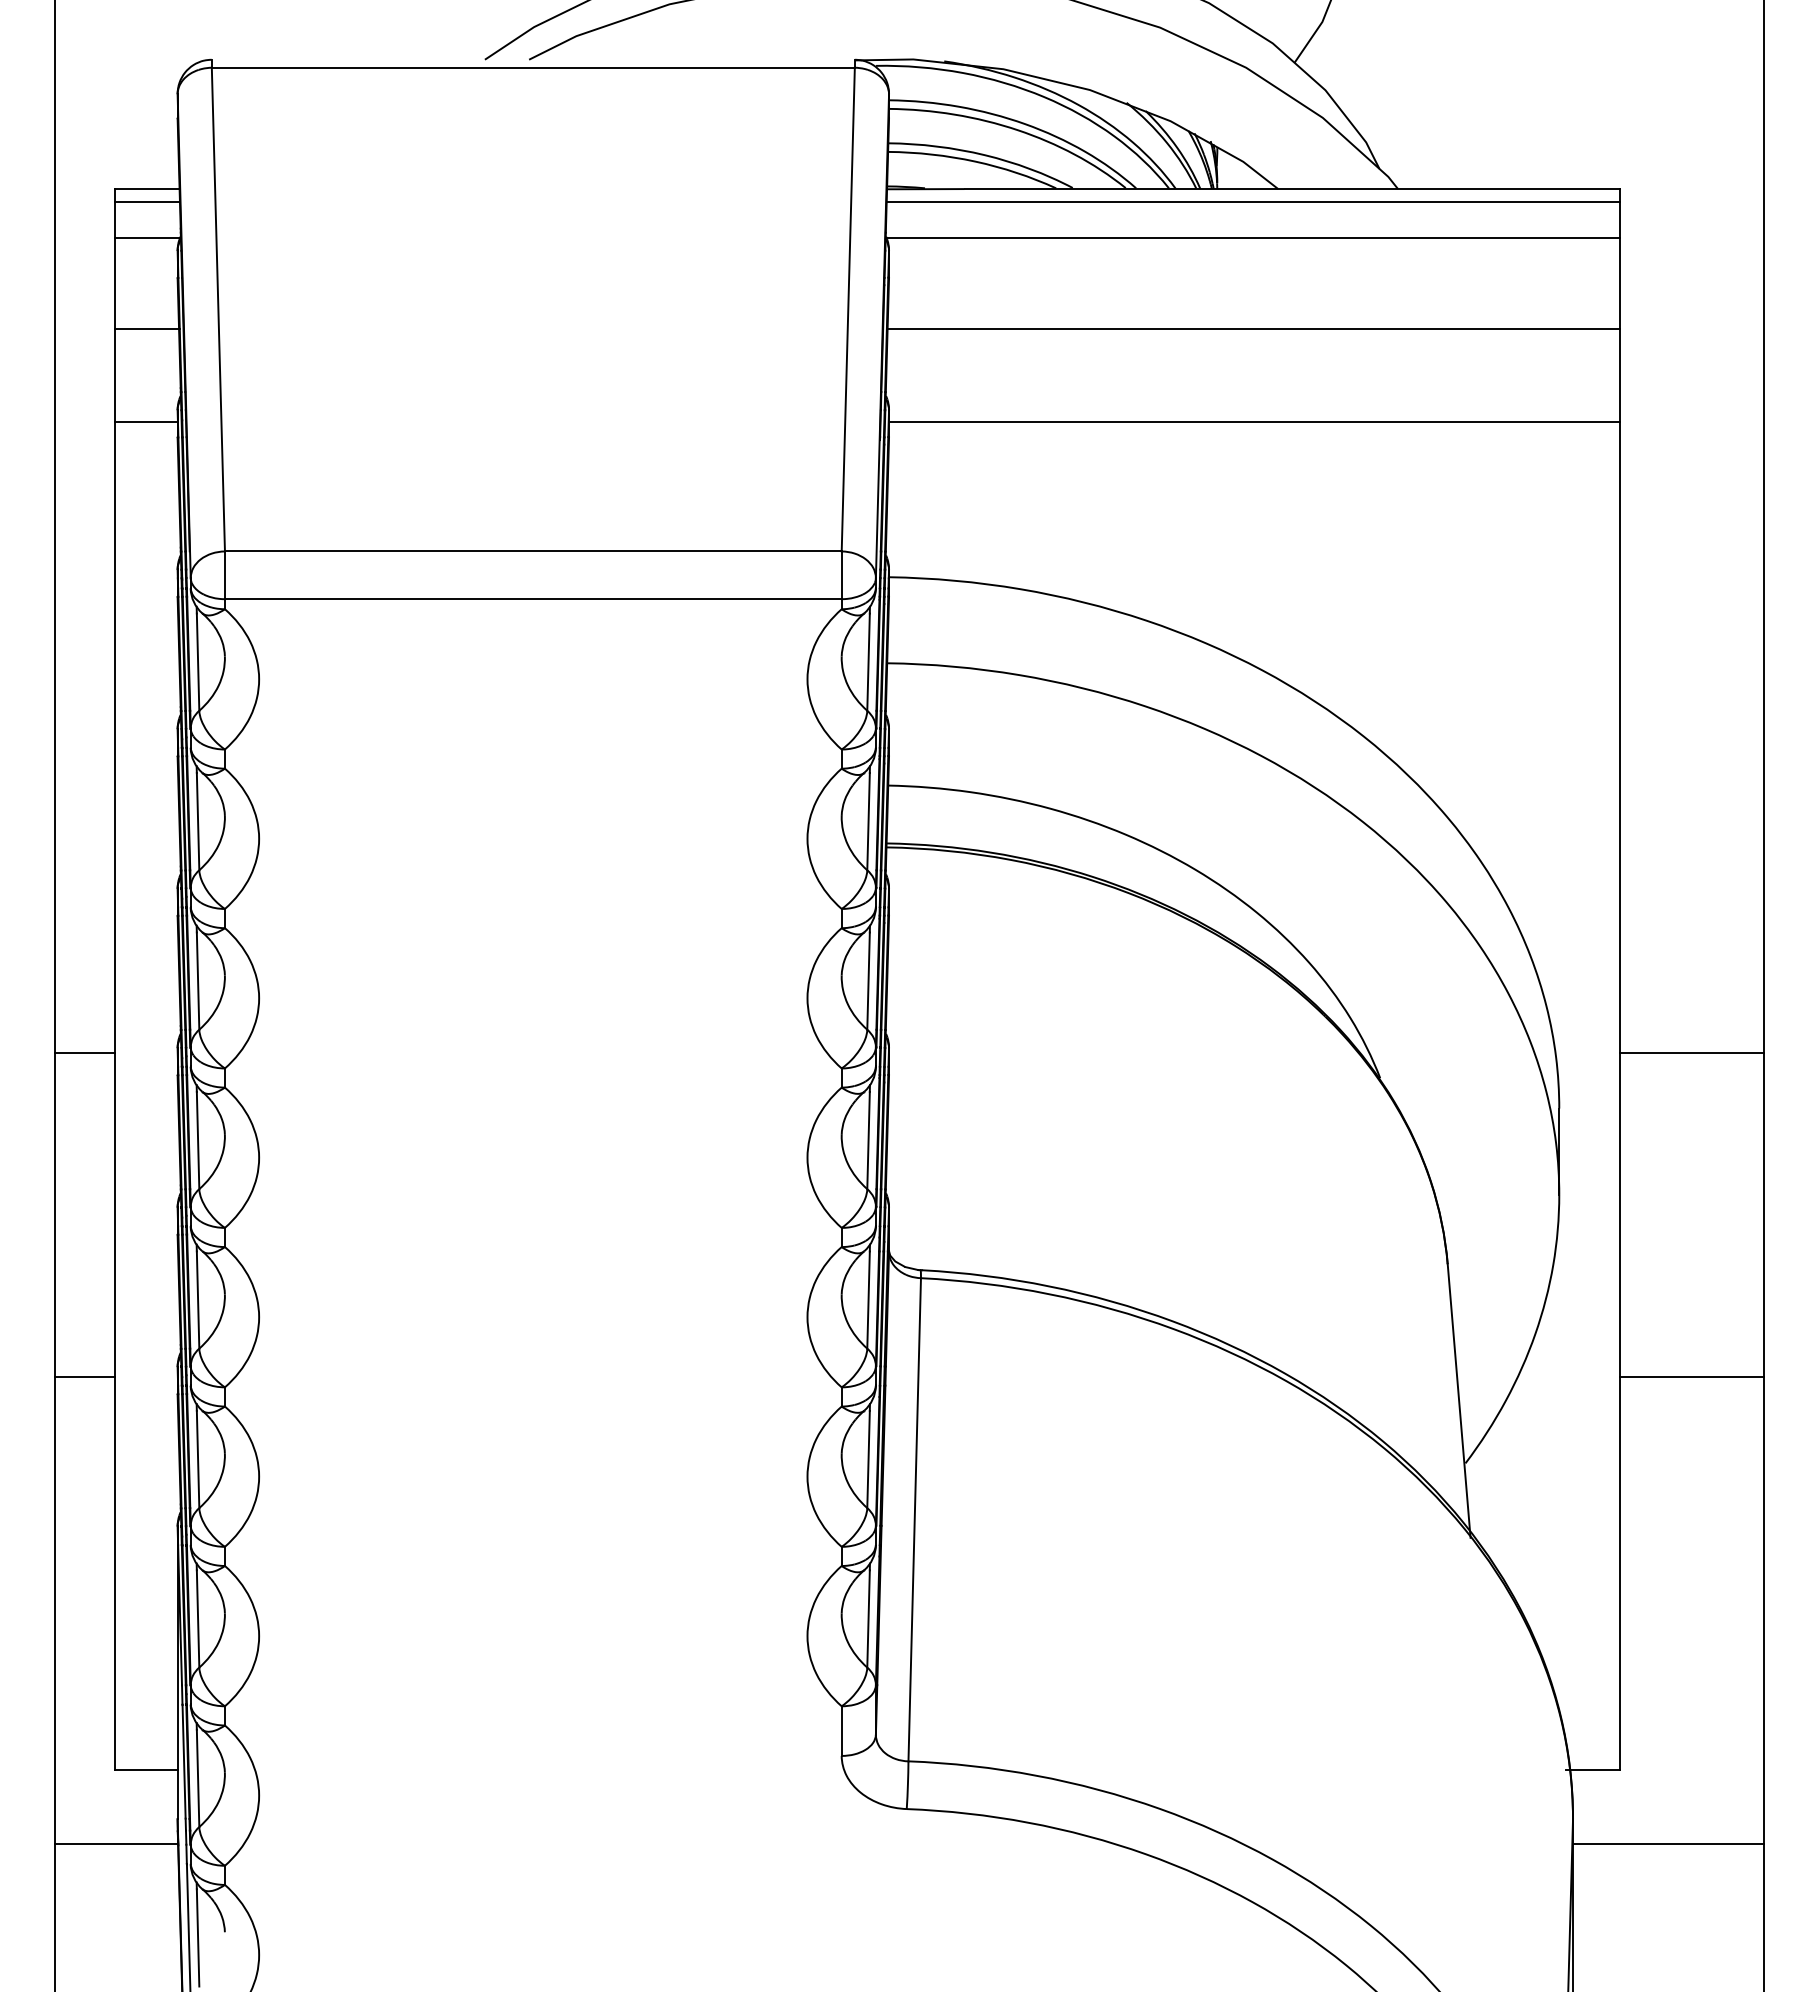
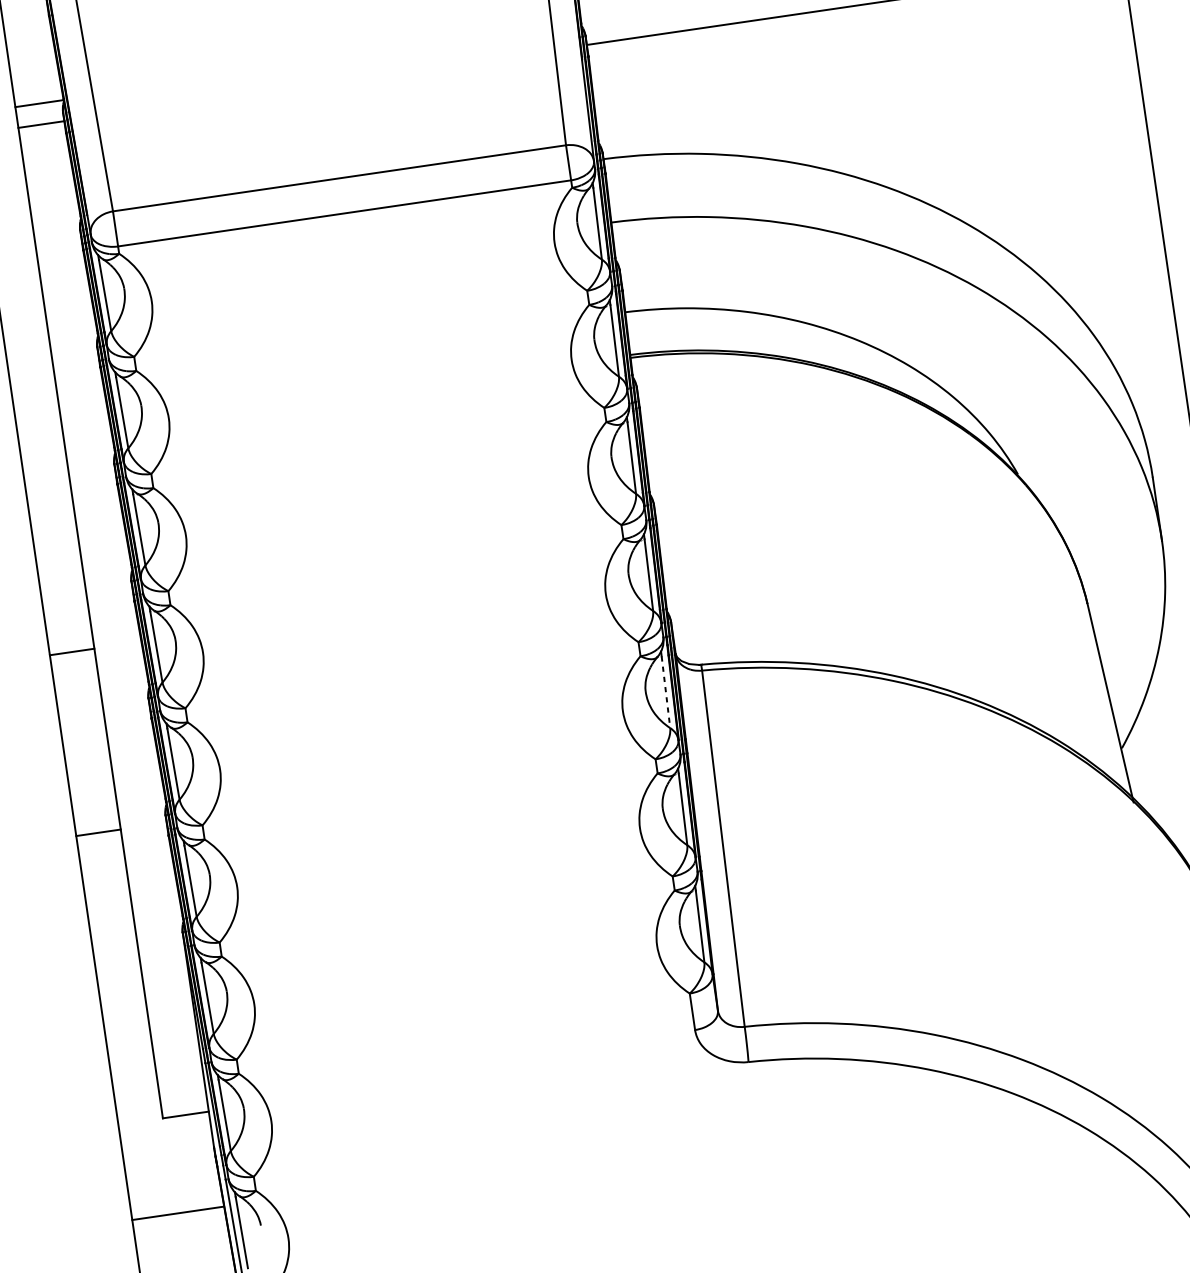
line: (147, 329) -> (39, 103), moved
line: (84, 1052) -> (71, 651), moved
line: (868, 1300) -> (665, 692), solid -> dashed
line: (116, 1843) -> (177, 1213), moved

